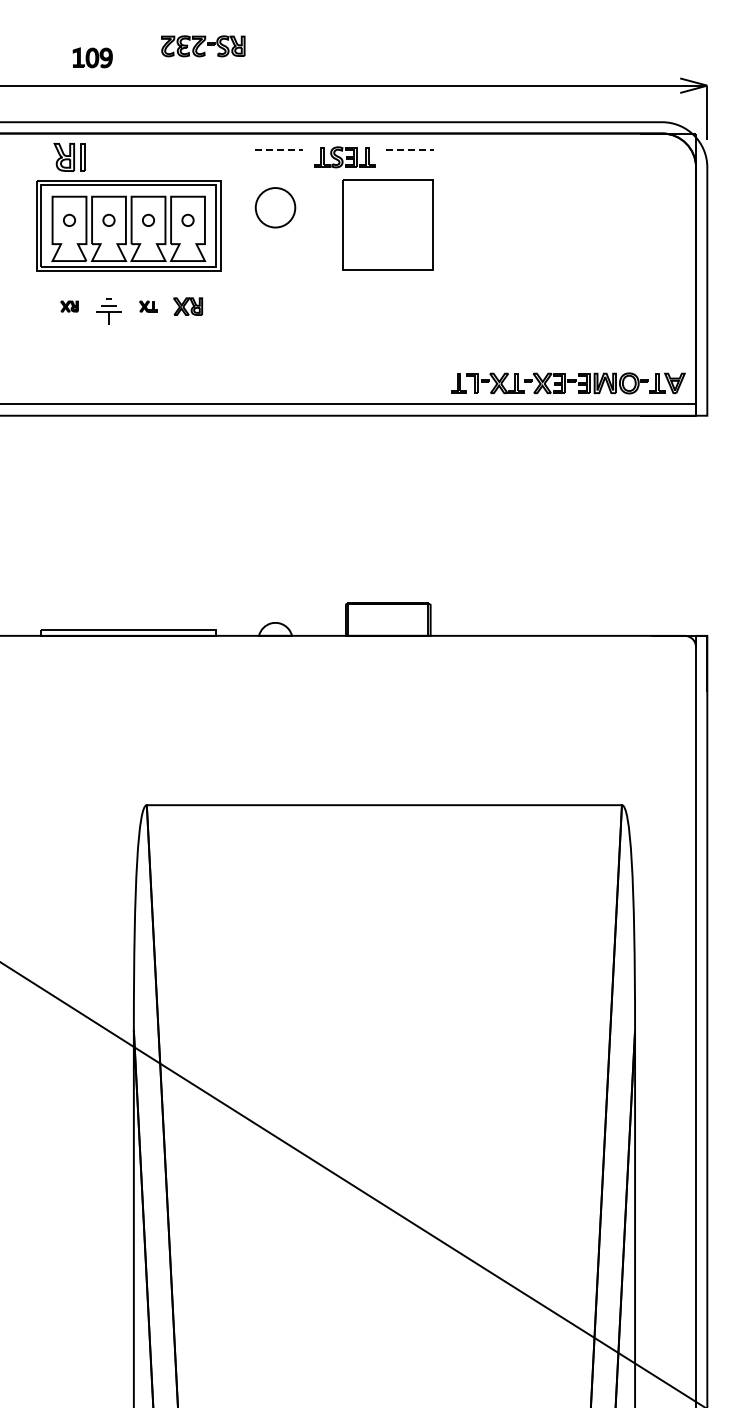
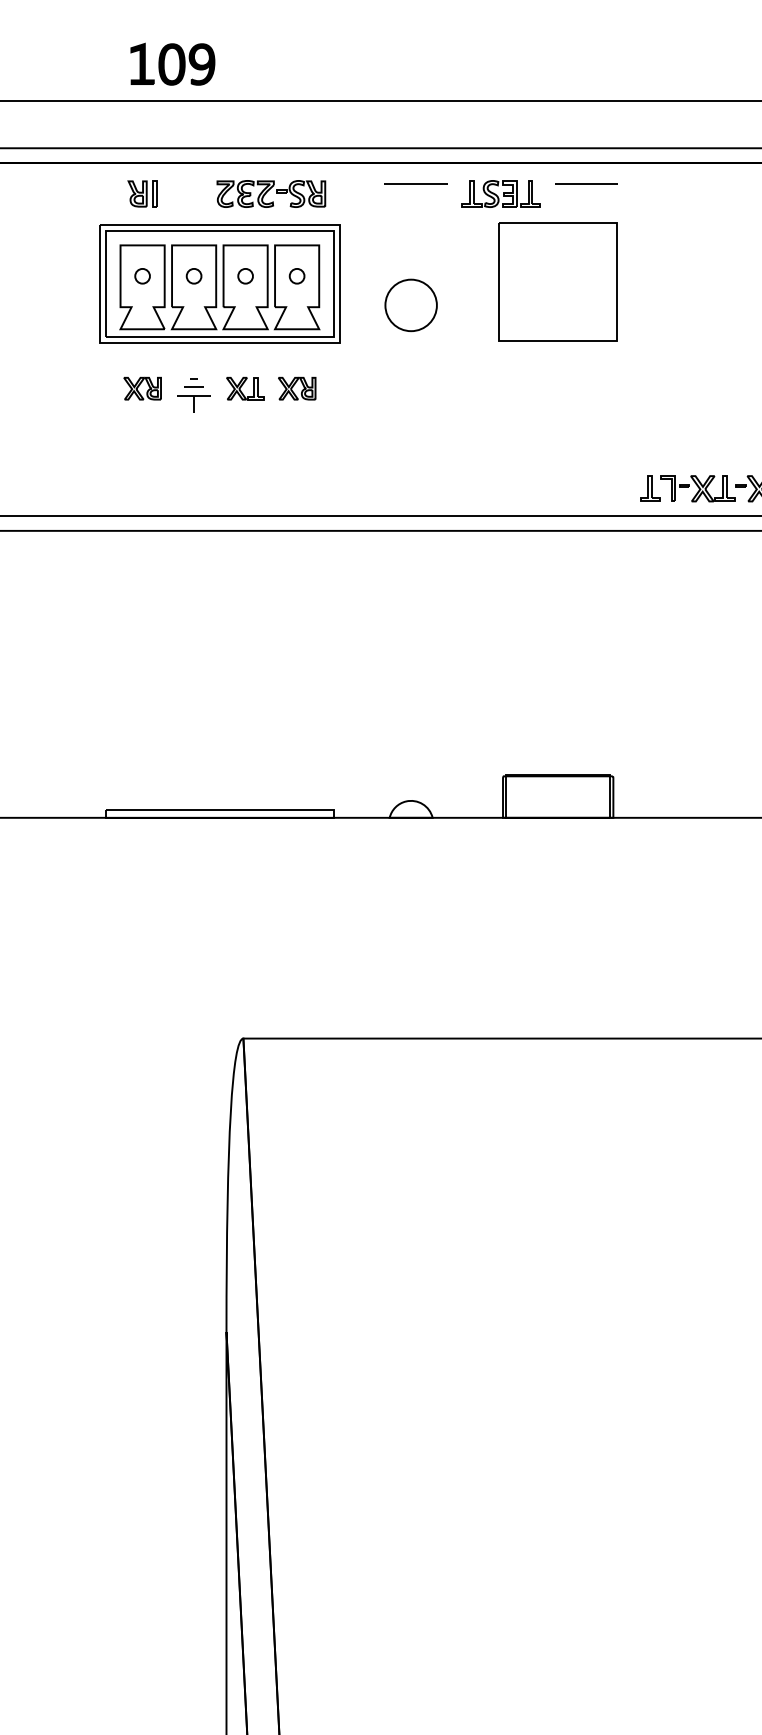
part: (203, 46) -> (271, 194), moved
part: (92, 57) -> (172, 63), size x1.67
line: (279, 149) -> (416, 183), dashed -> solid
line: (410, 149) -> (587, 183), dashed -> solid
part: (68, 156) -> (141, 192), size x0.71
part: (275, 207) -> (411, 305), moved
part: (69, 306) -> (142, 388), size x1.67
part: (148, 306) -> (245, 388), size x1.67

